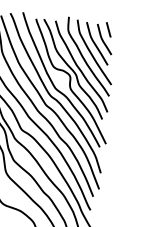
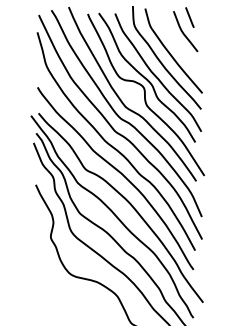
curve: (95, 44) -> (174, 39), removed

